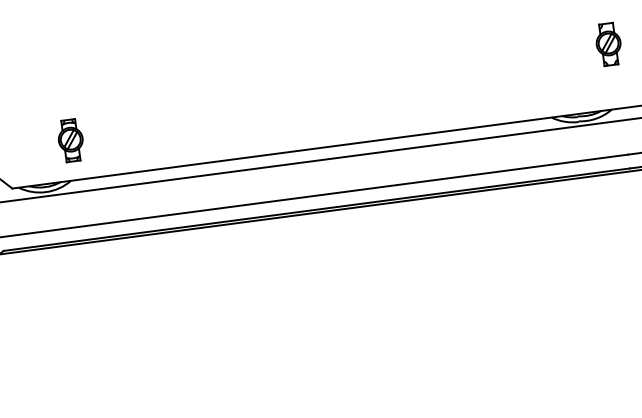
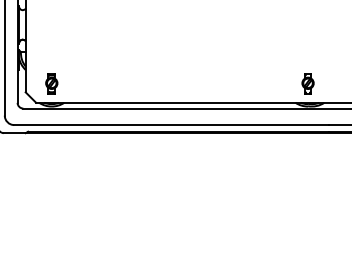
part: (607, 44) -> (307, 83), moved
part: (70, 140) -> (51, 83), moved

